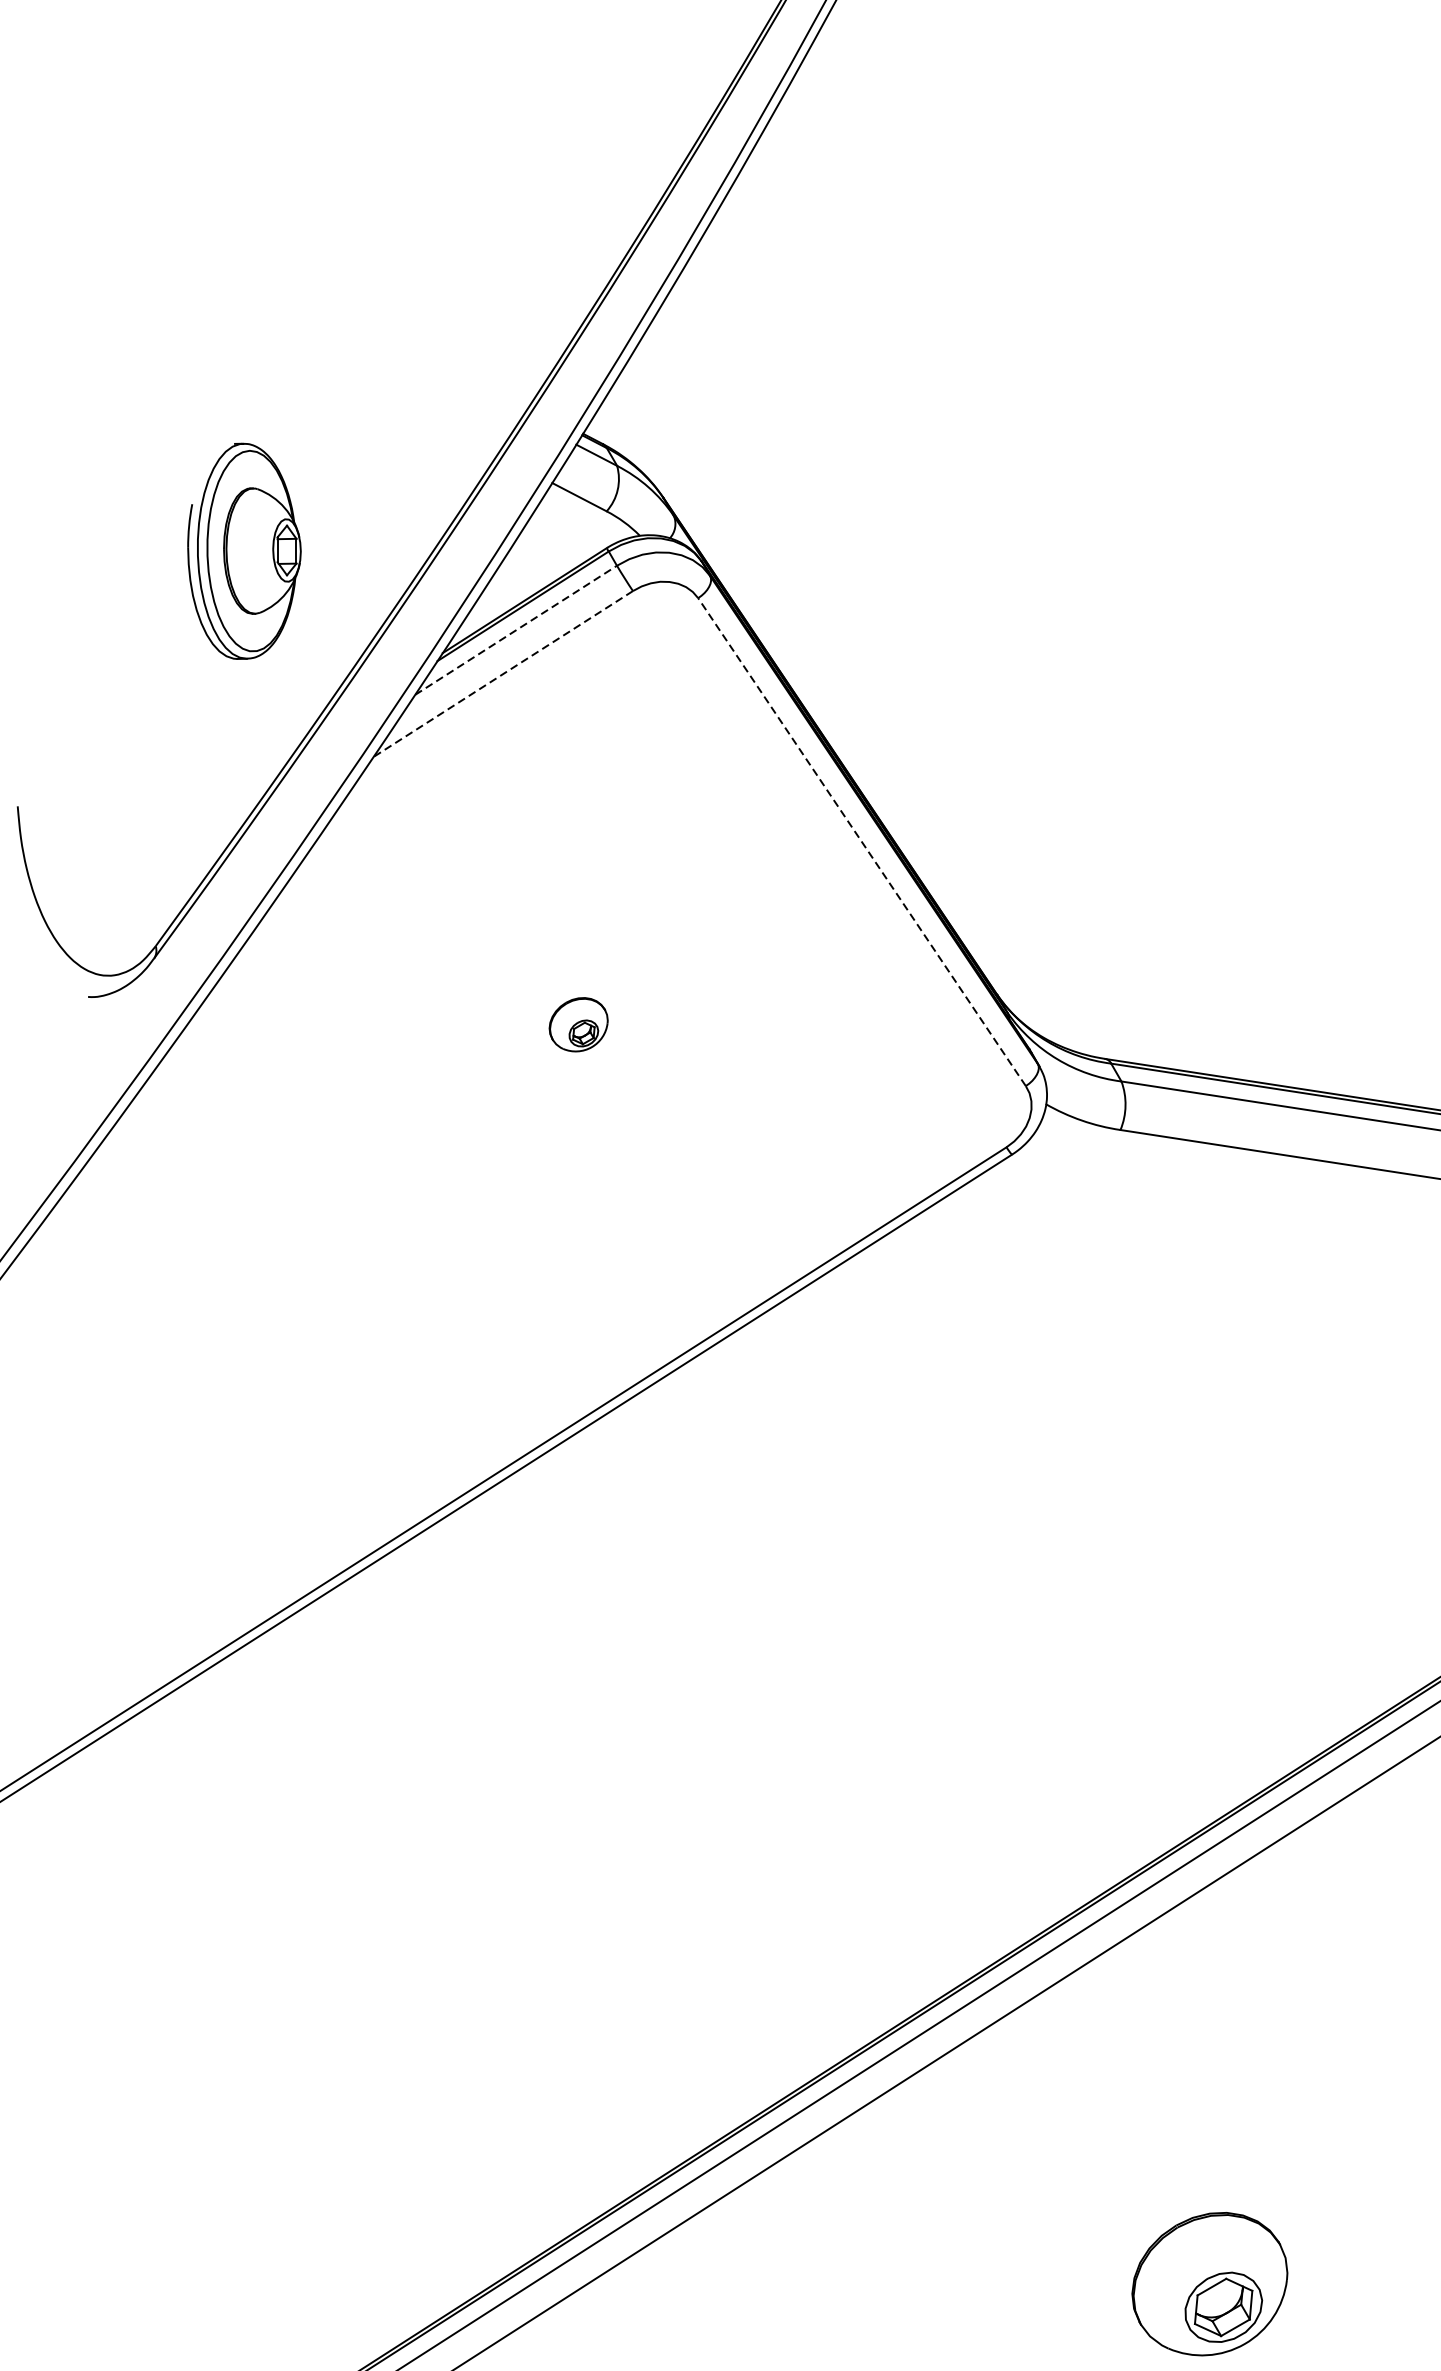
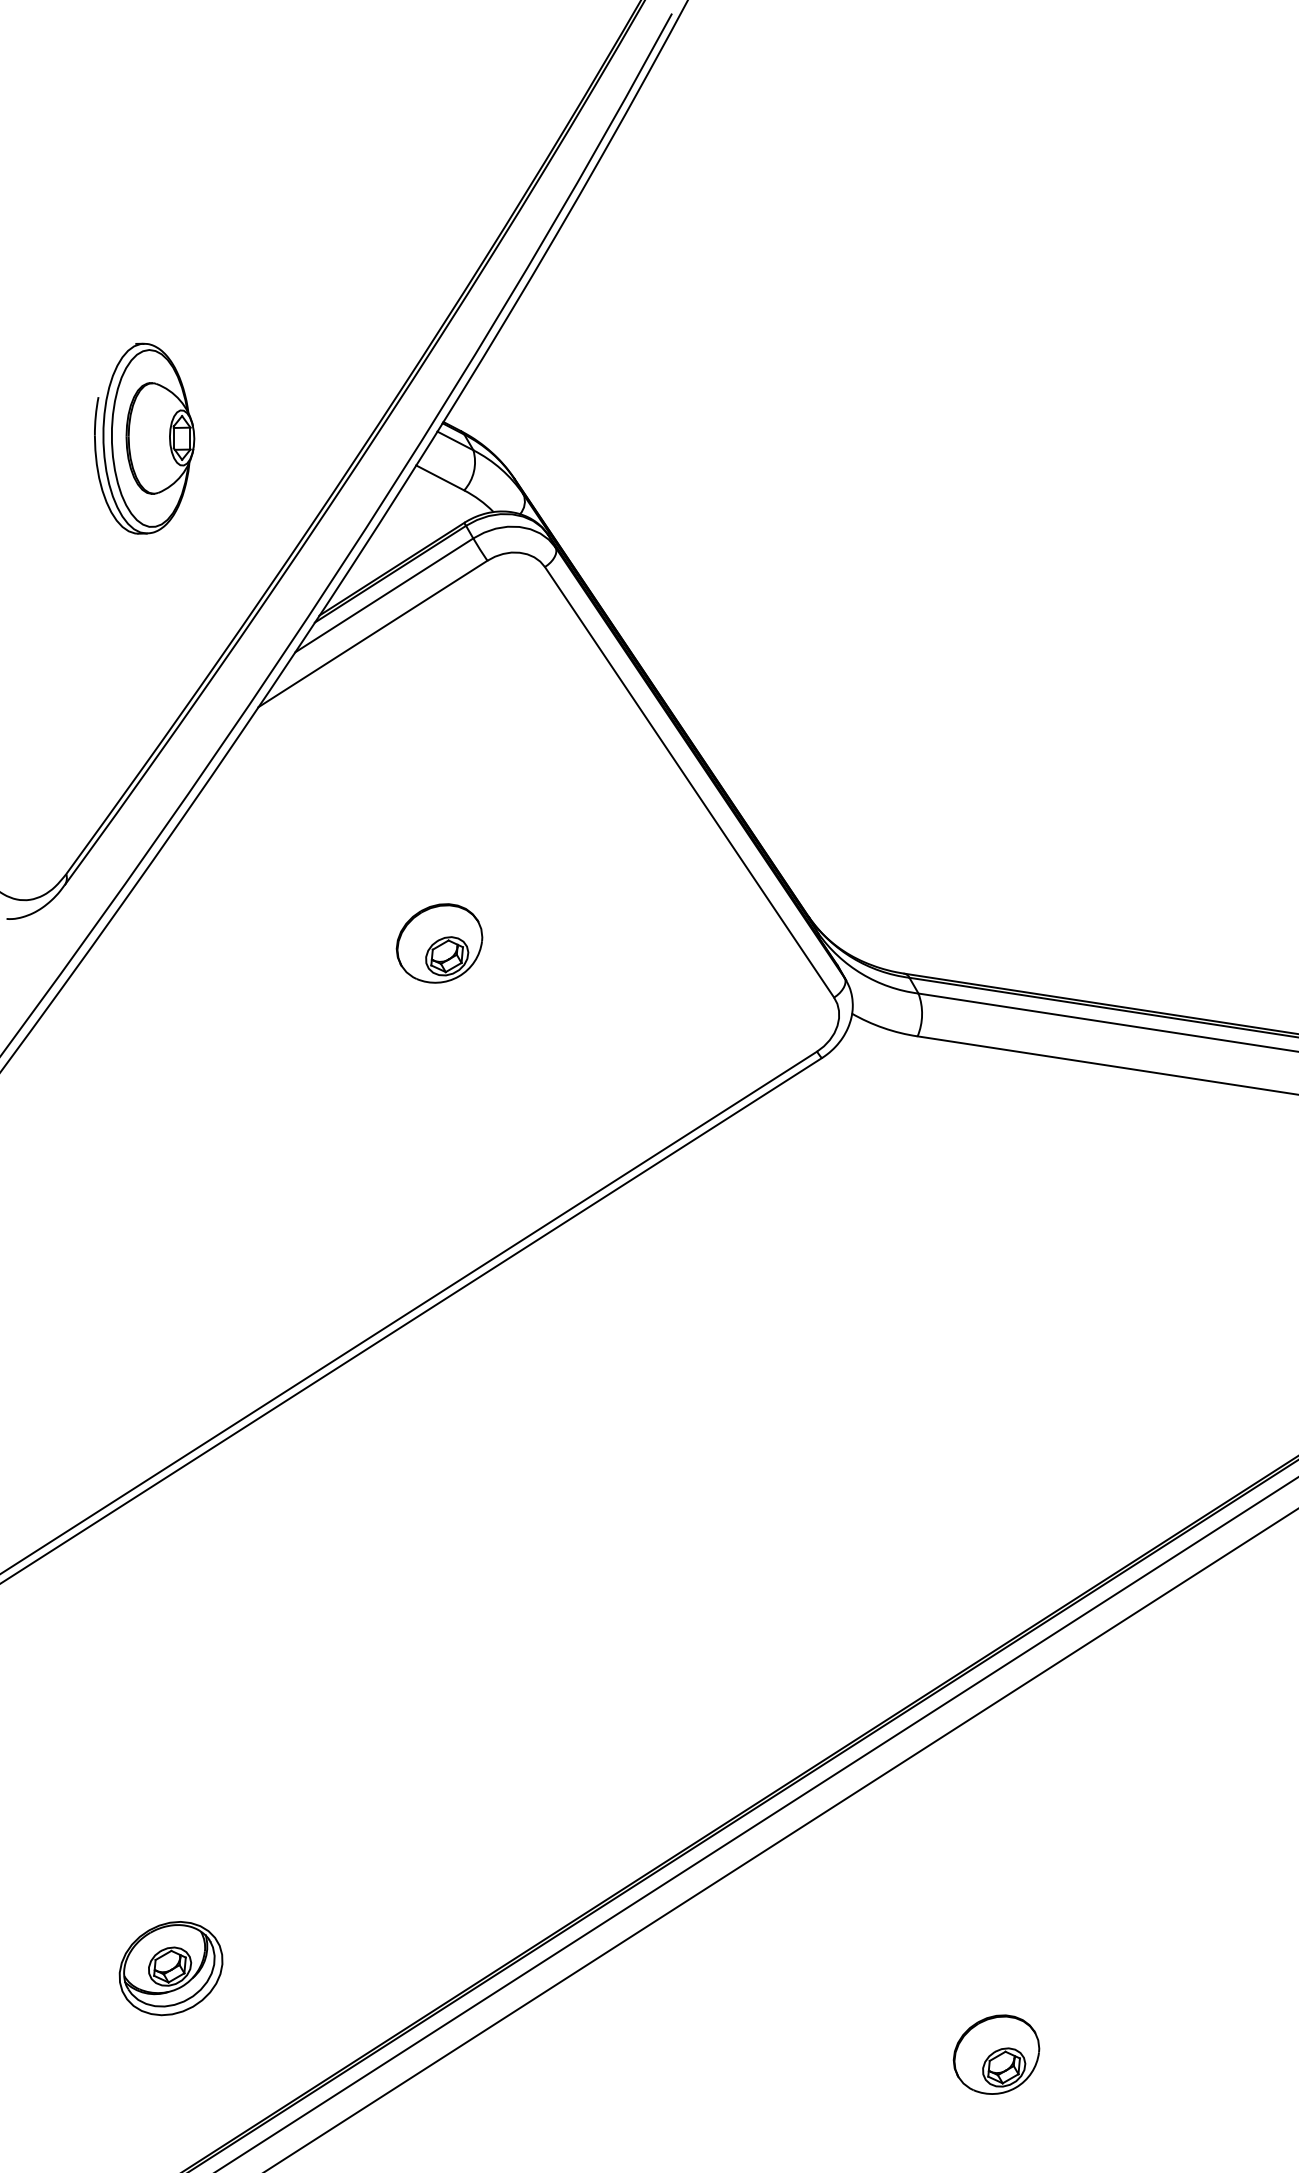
part: (244, 551) -> (144, 438), moved
line: (516, 630) -> (384, 595), dashed -> solid
line: (502, 674) -> (372, 634), dashed -> solid
line: (861, 841) -> (689, 781), dashed -> solid
part: (578, 1024) -> (439, 943), size x1.67
part: (273, 2186) -> (170, 1968), added
part: (1209, 2283) -> (996, 2054), size x0.62

